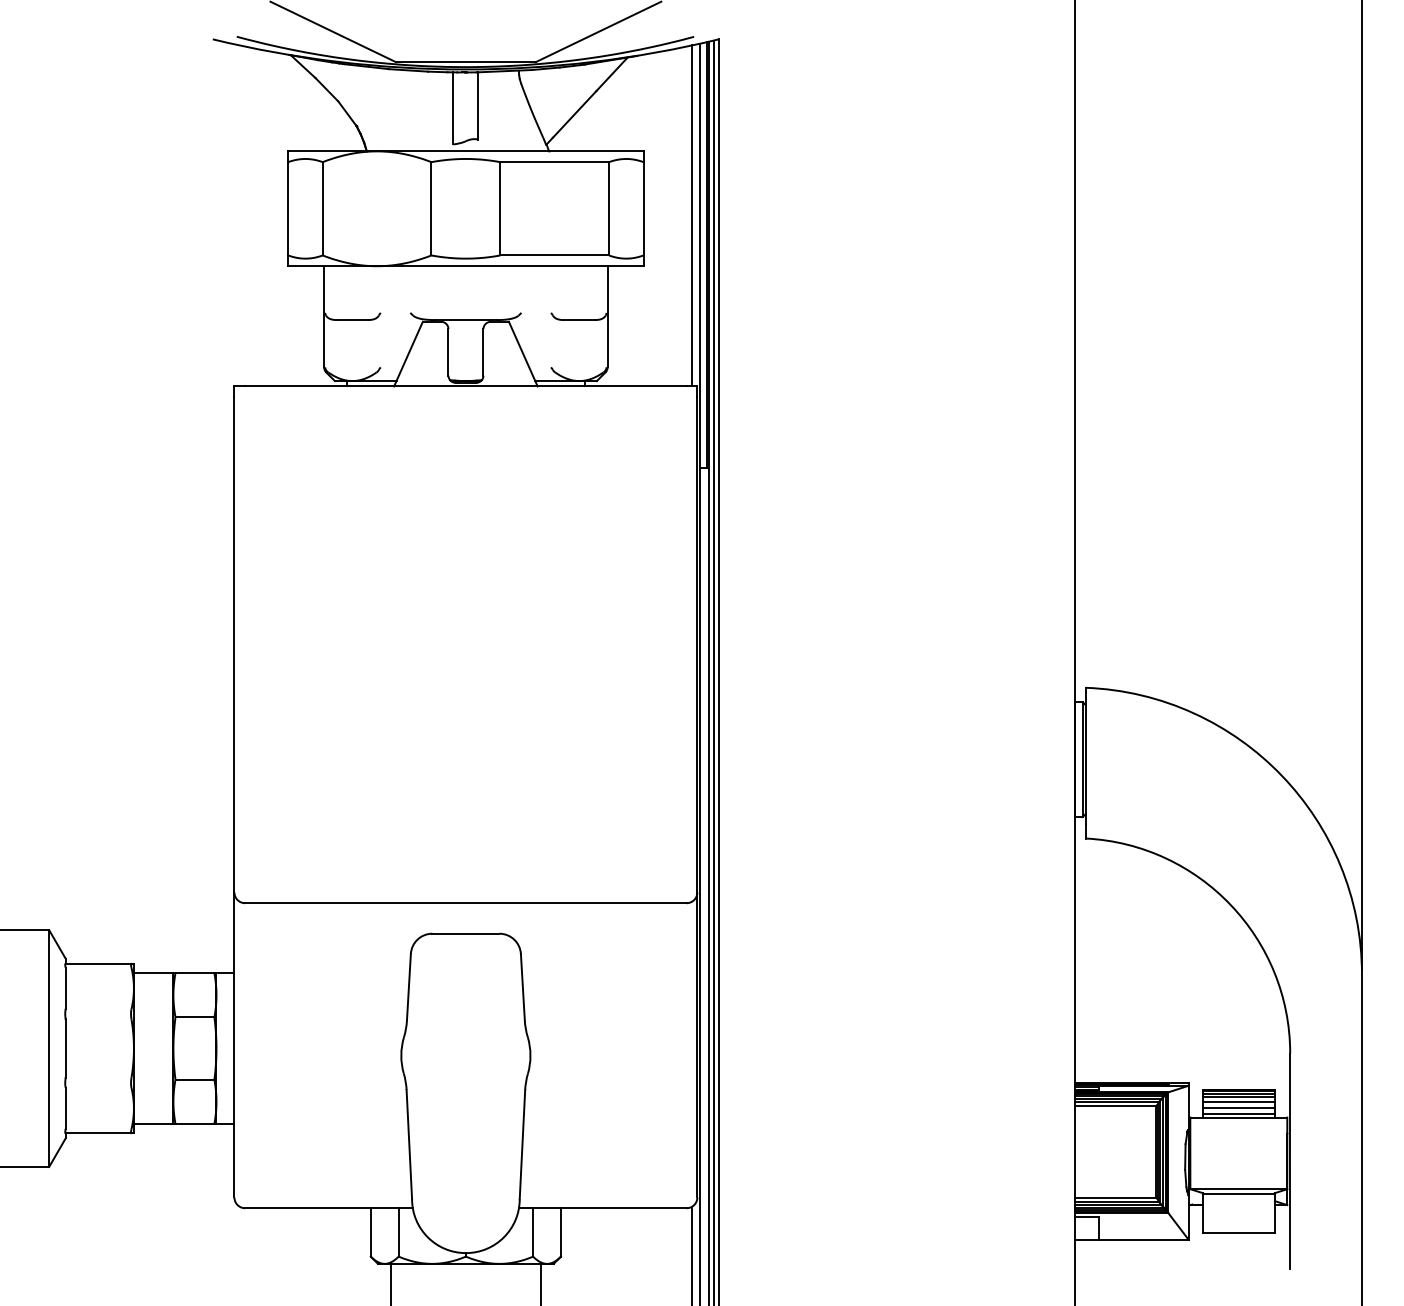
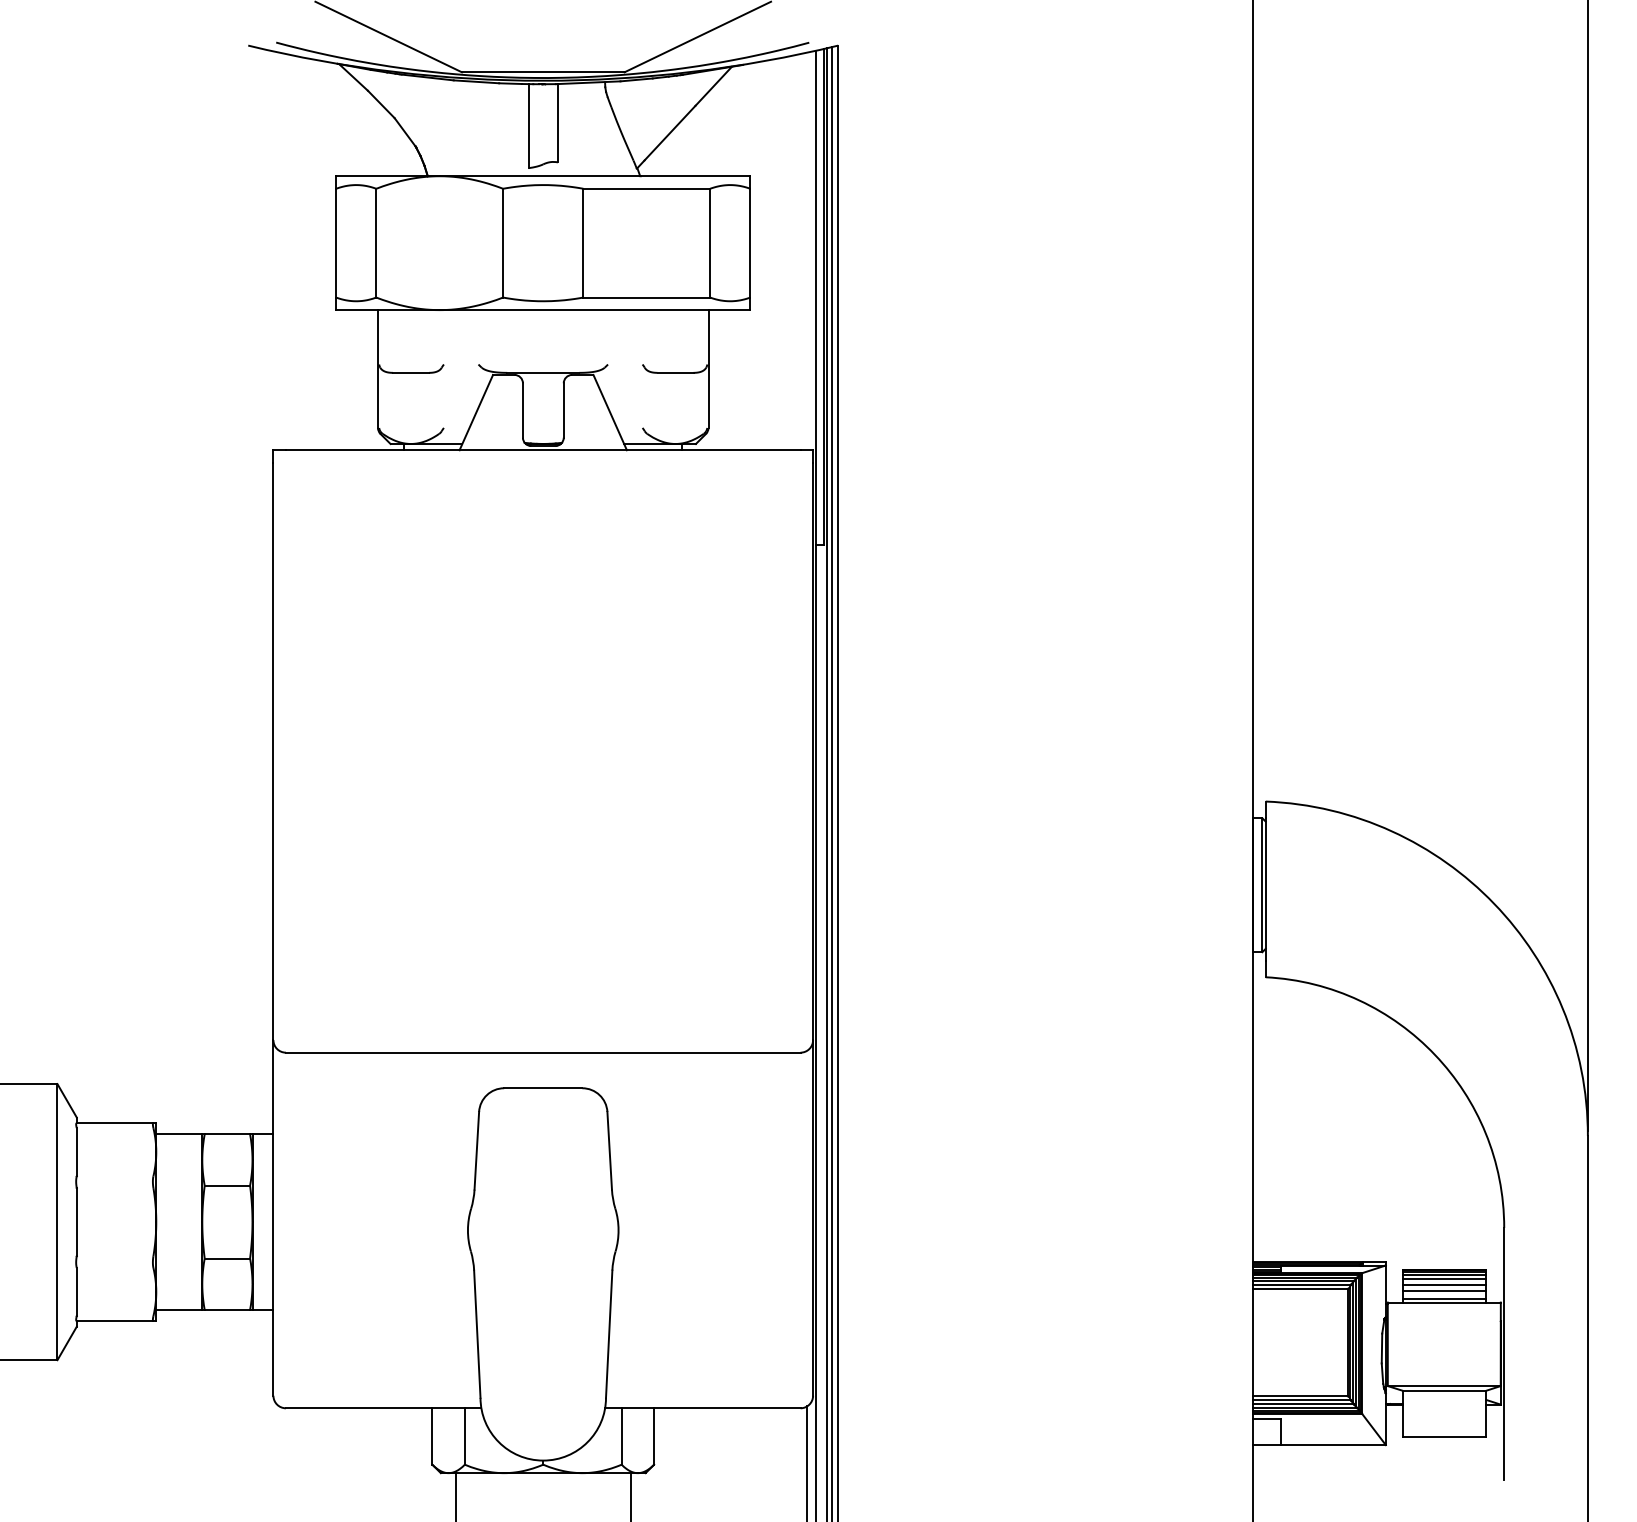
line: (692, 215) -> (807, 251), removed

